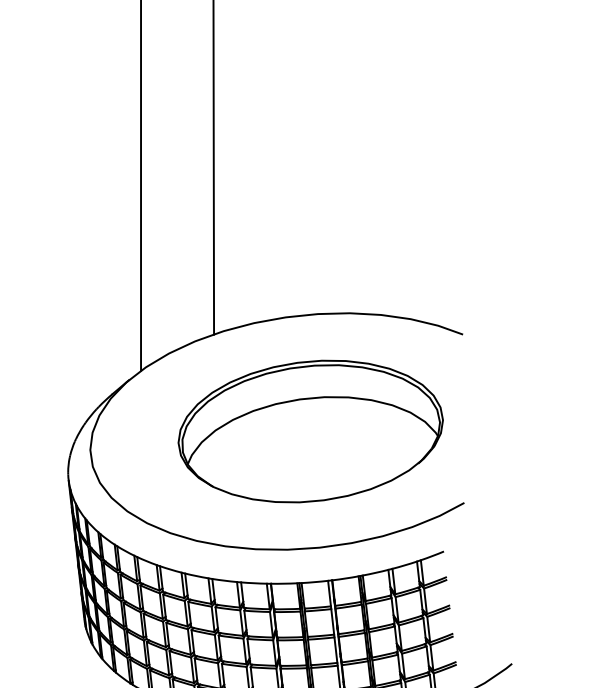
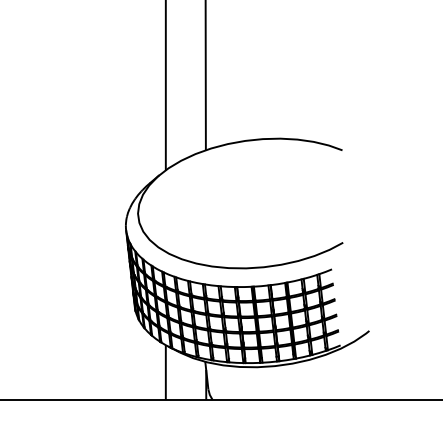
part: (309, 431) -> (258, 203), removed

